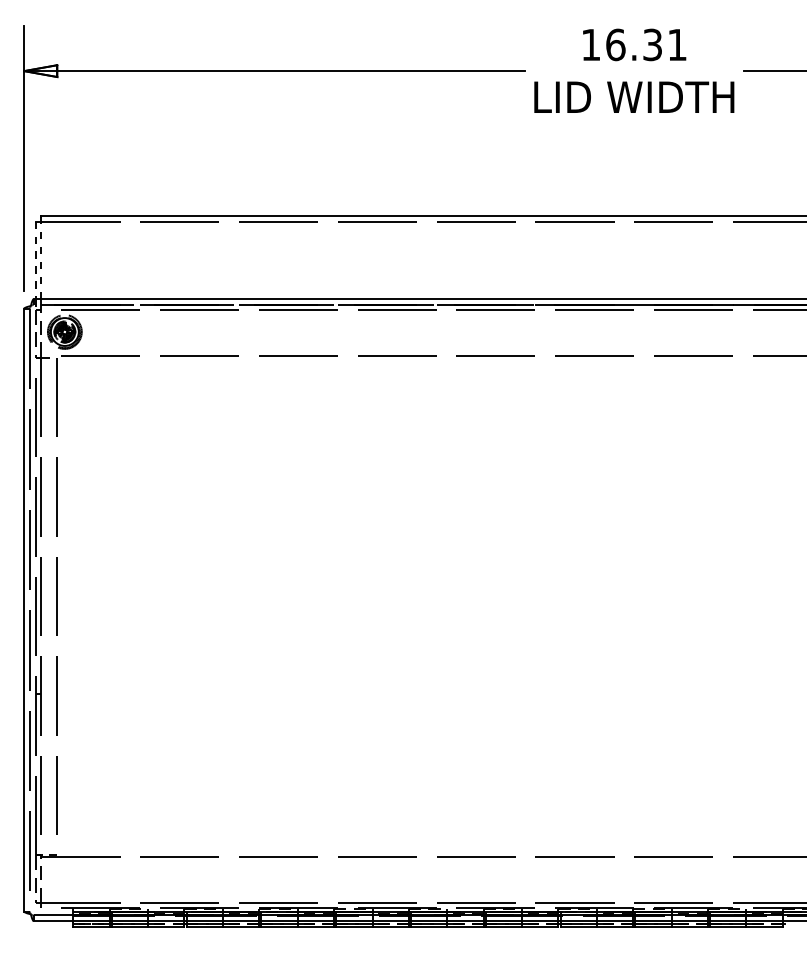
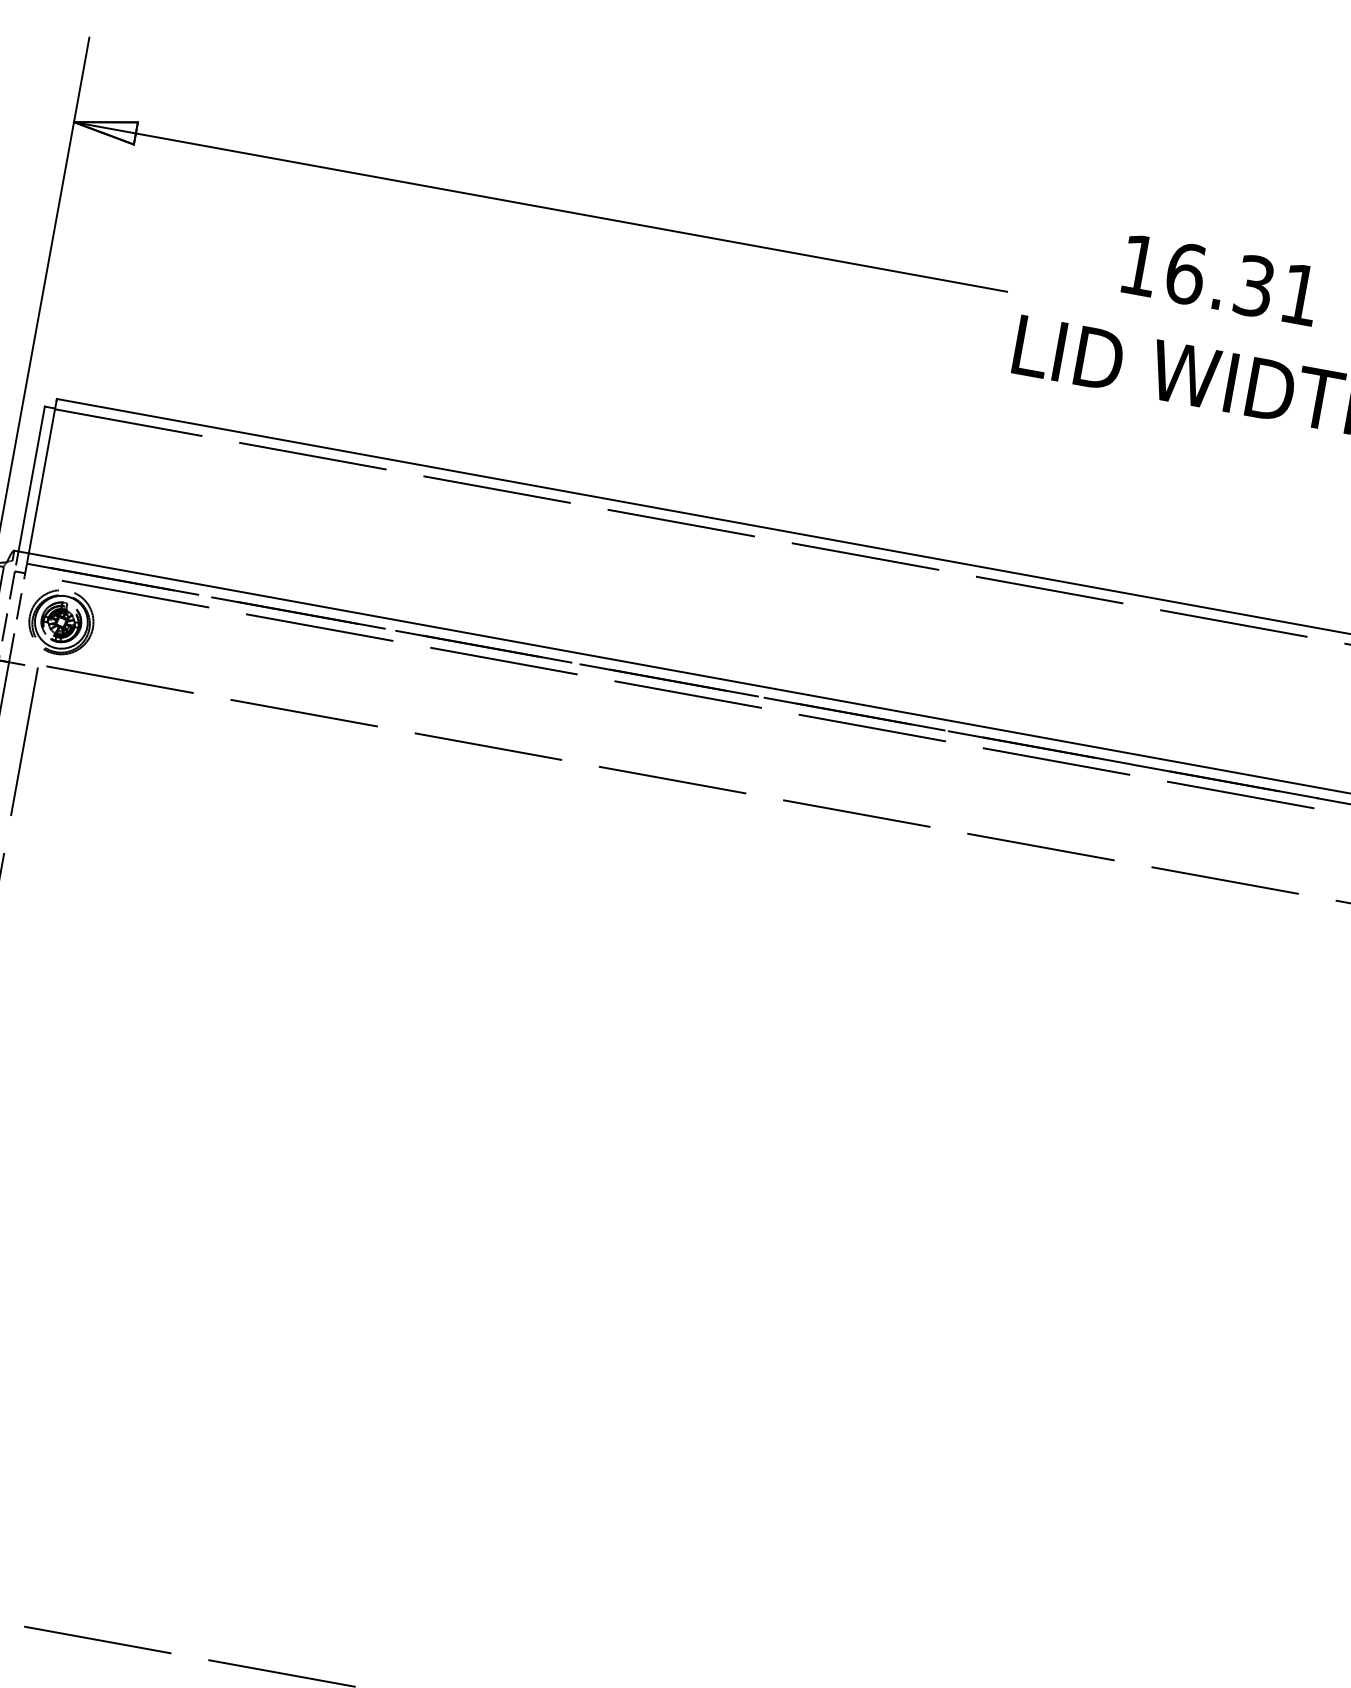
line: (41, 258) -> (42, 477), dashed -> solid
line: (35, 260) -> (30, 479), dashed -> solid

